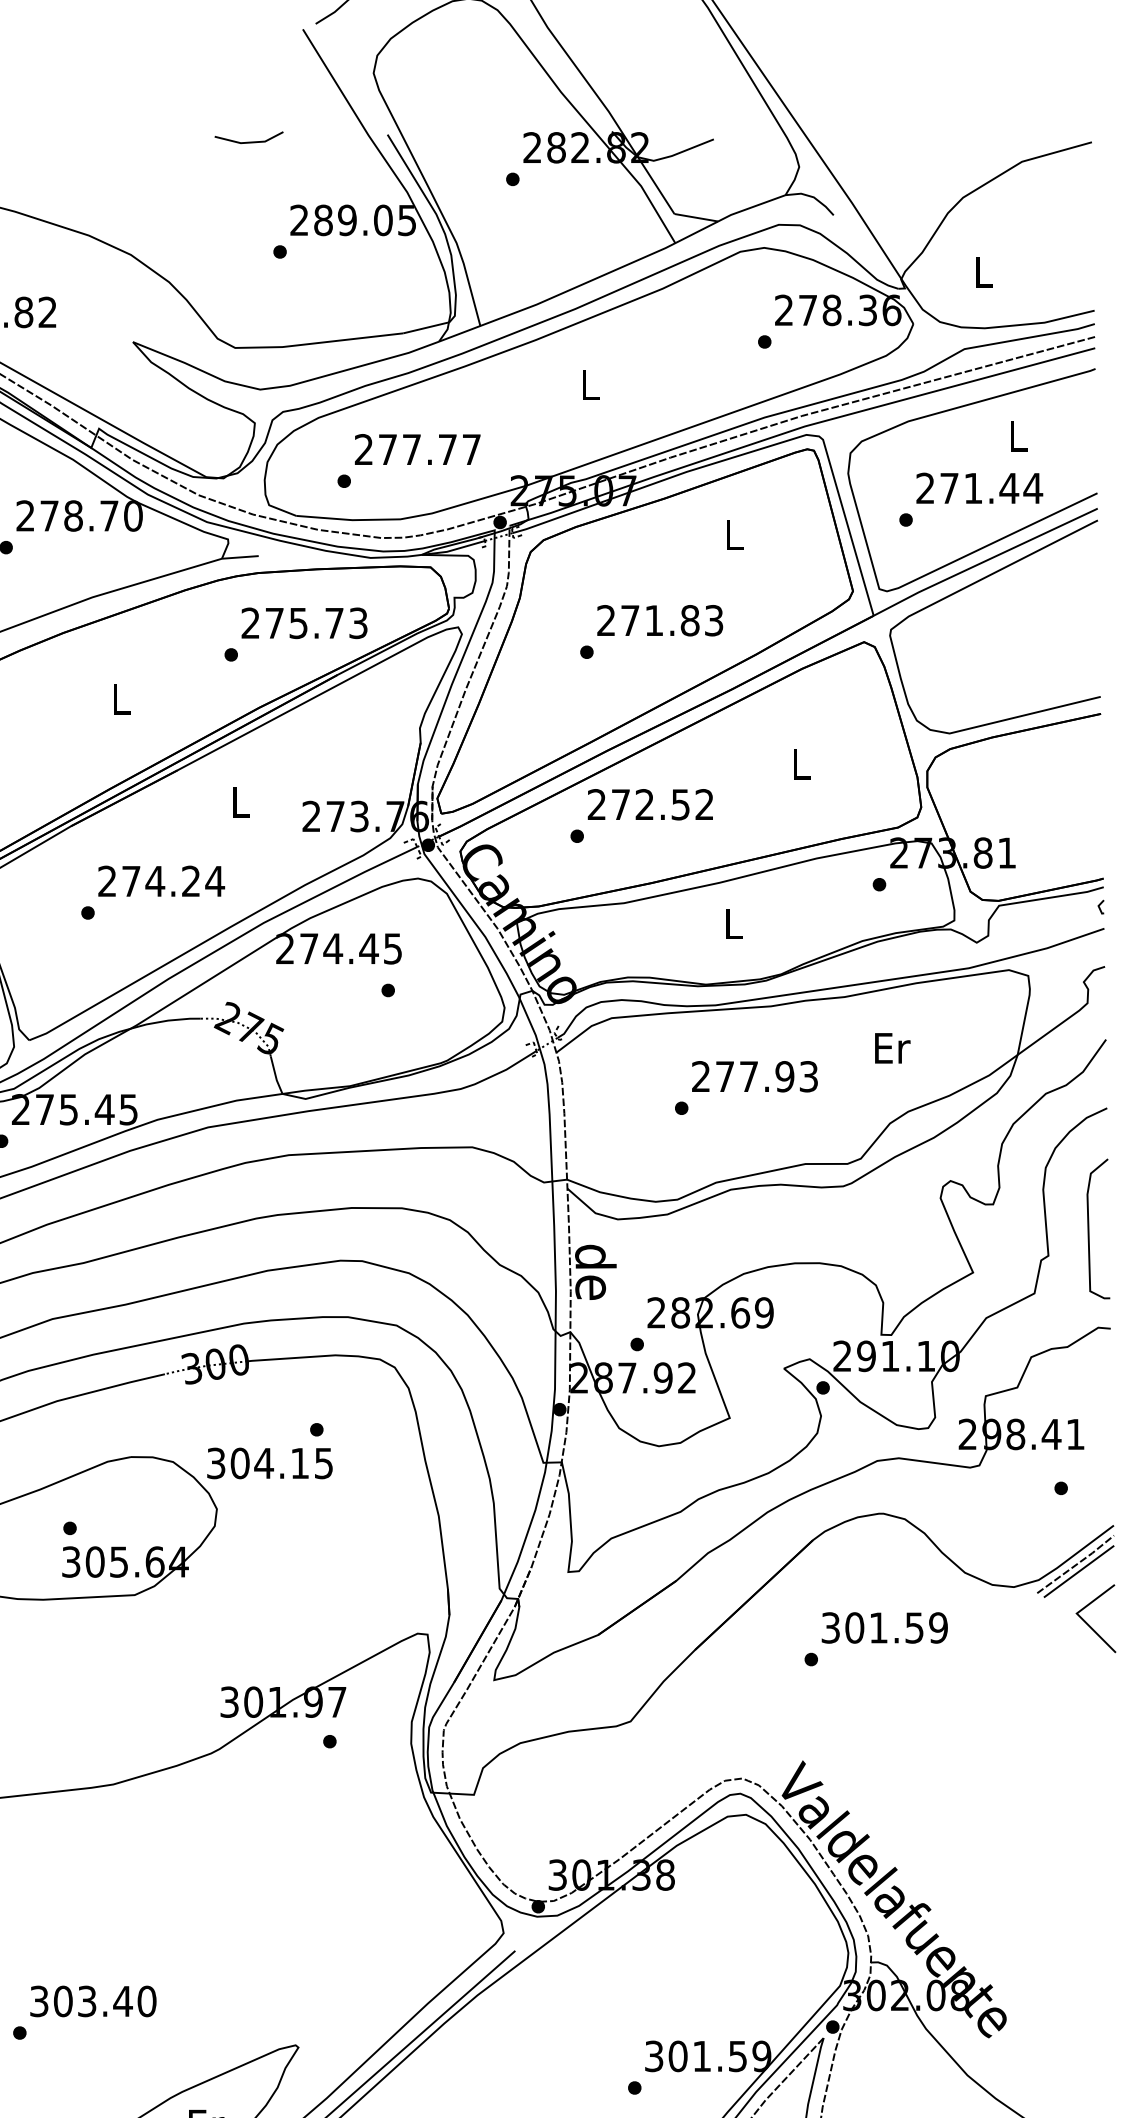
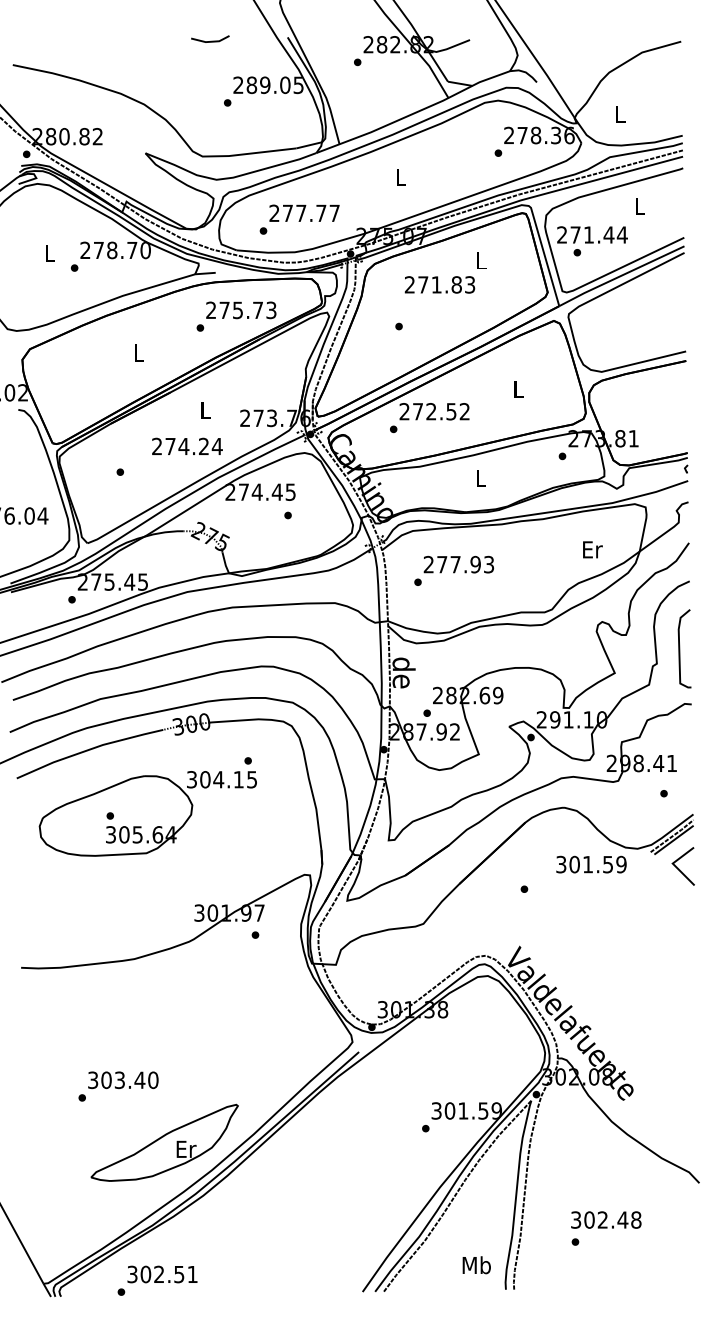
text: (979, 487) -> (592, 234), moved
text: (659, 619) -> (439, 284), moved
text: (161, 879) -> (187, 445), moved
text: (891, 1047) -> (592, 549), moved
text: (746, 1087) -> (454, 570), moved
text: (884, 1627) -> (591, 864), moved

